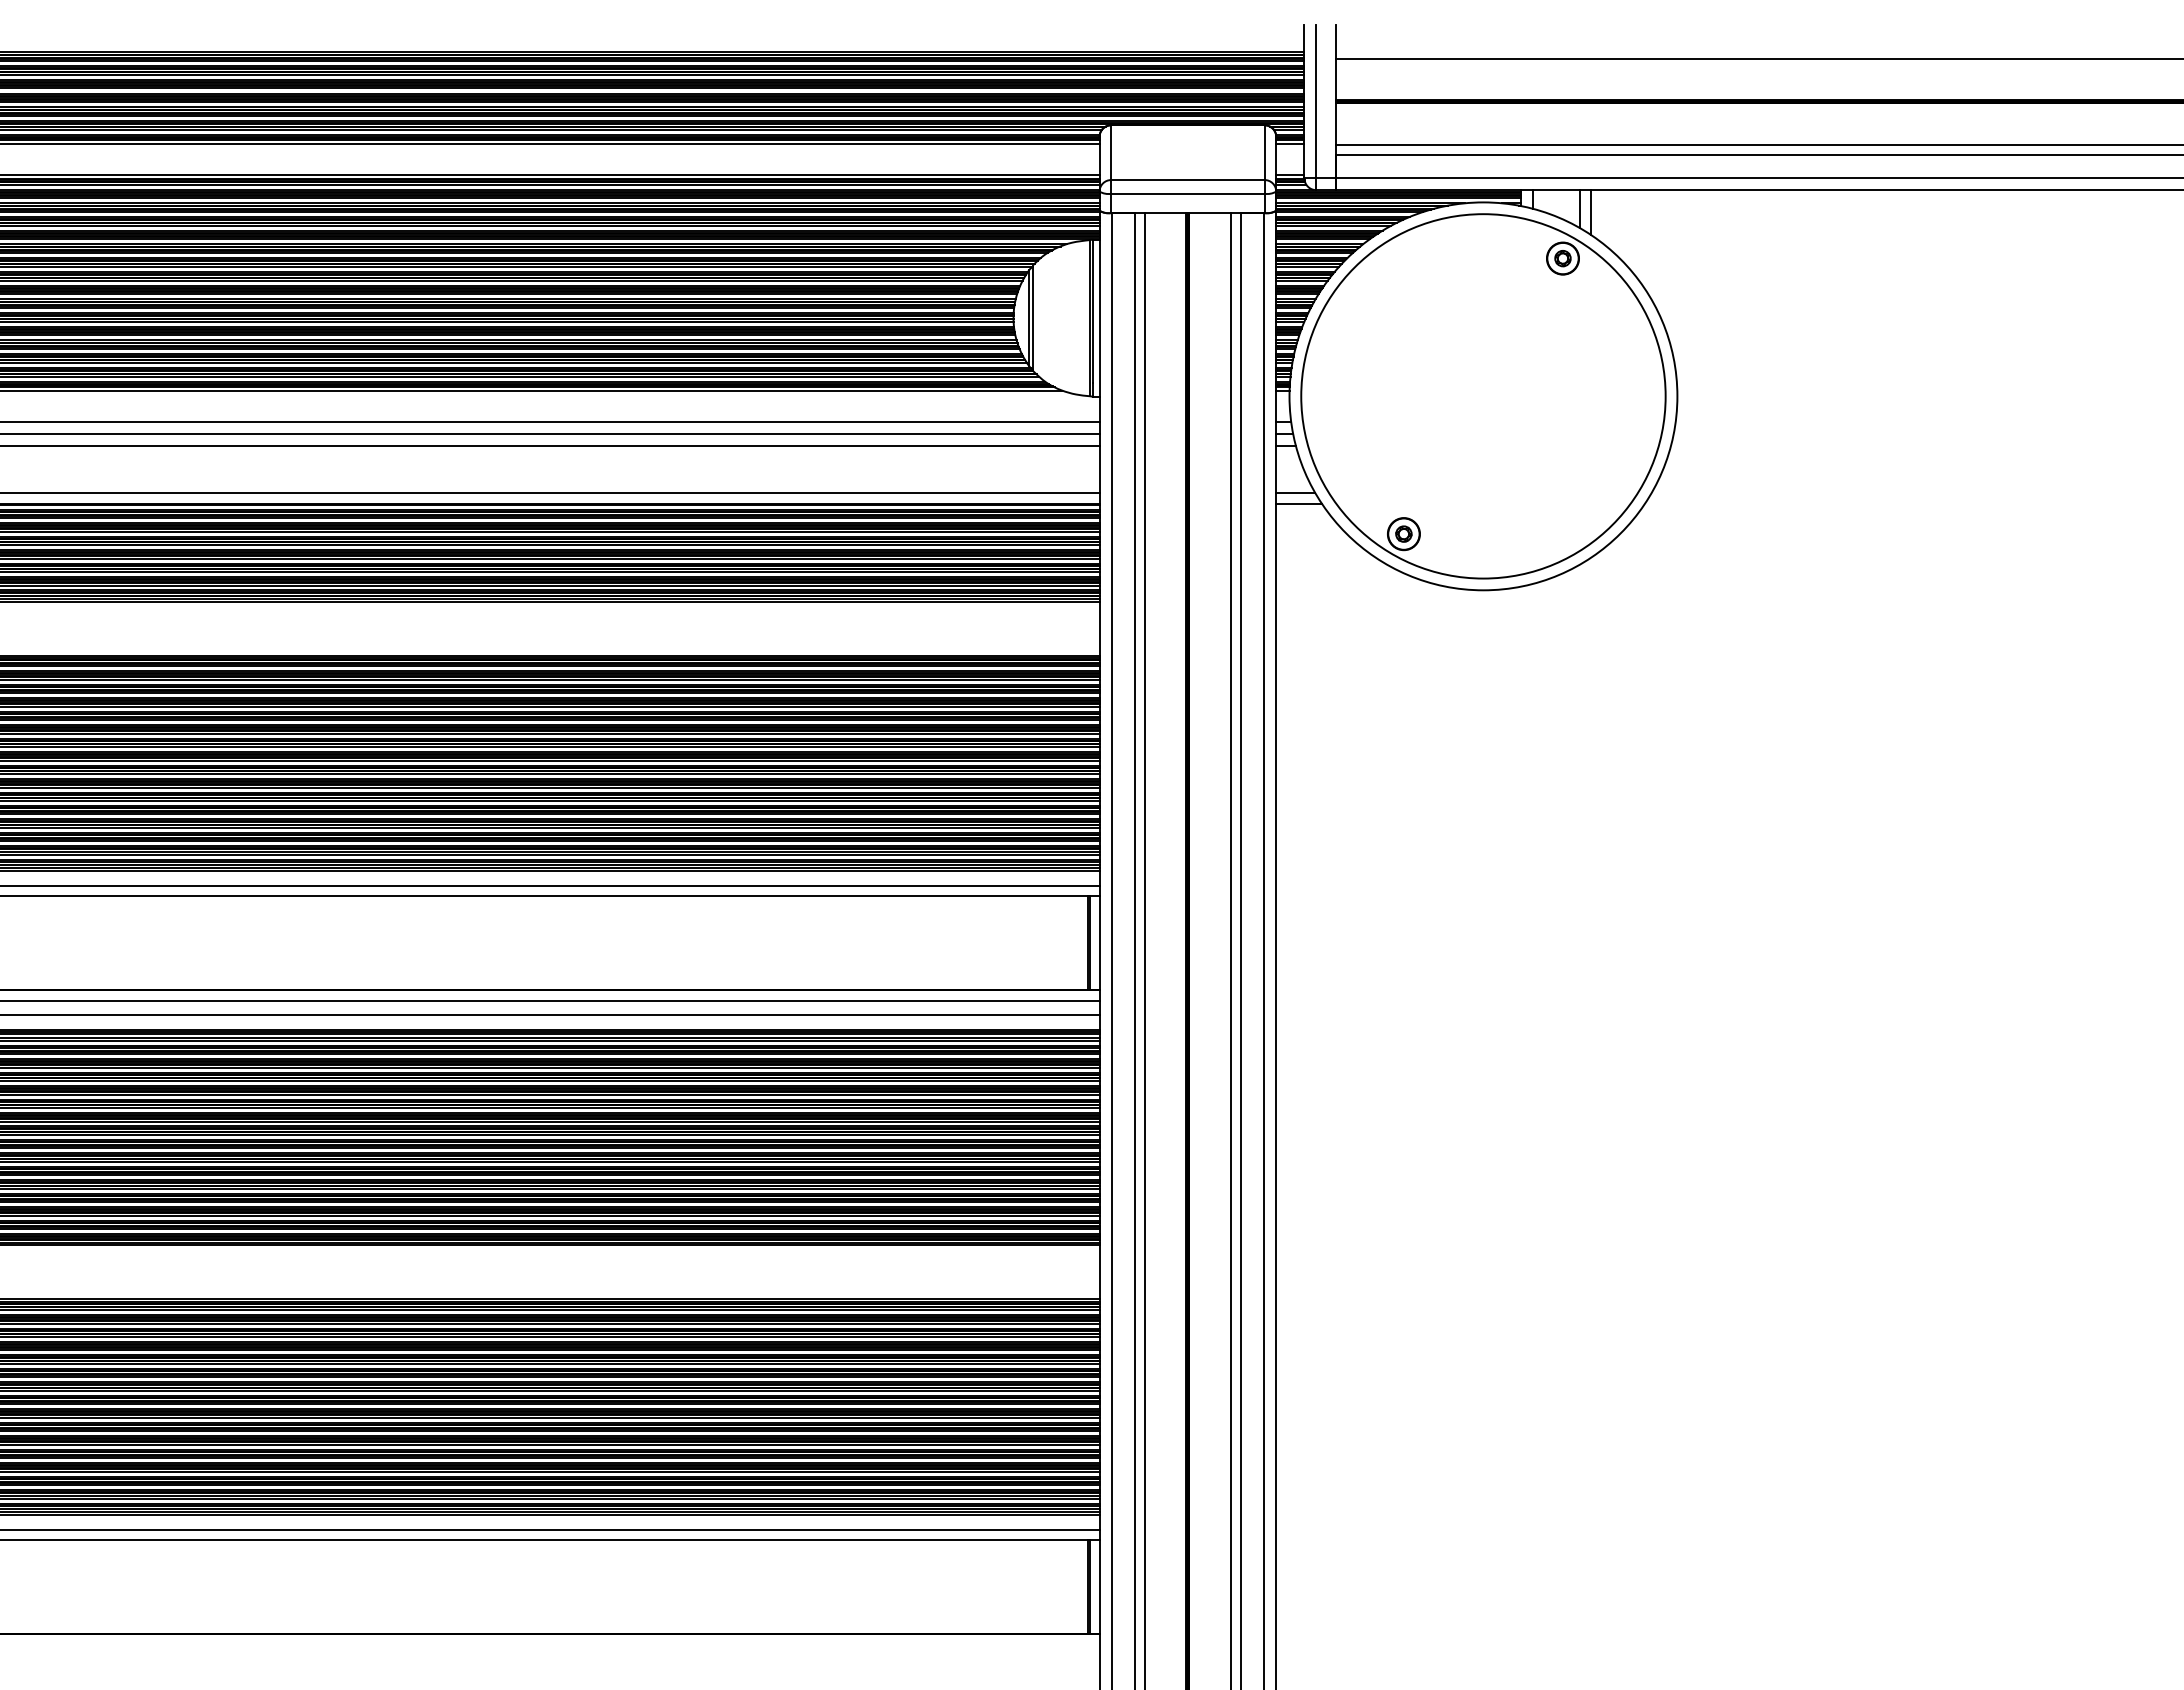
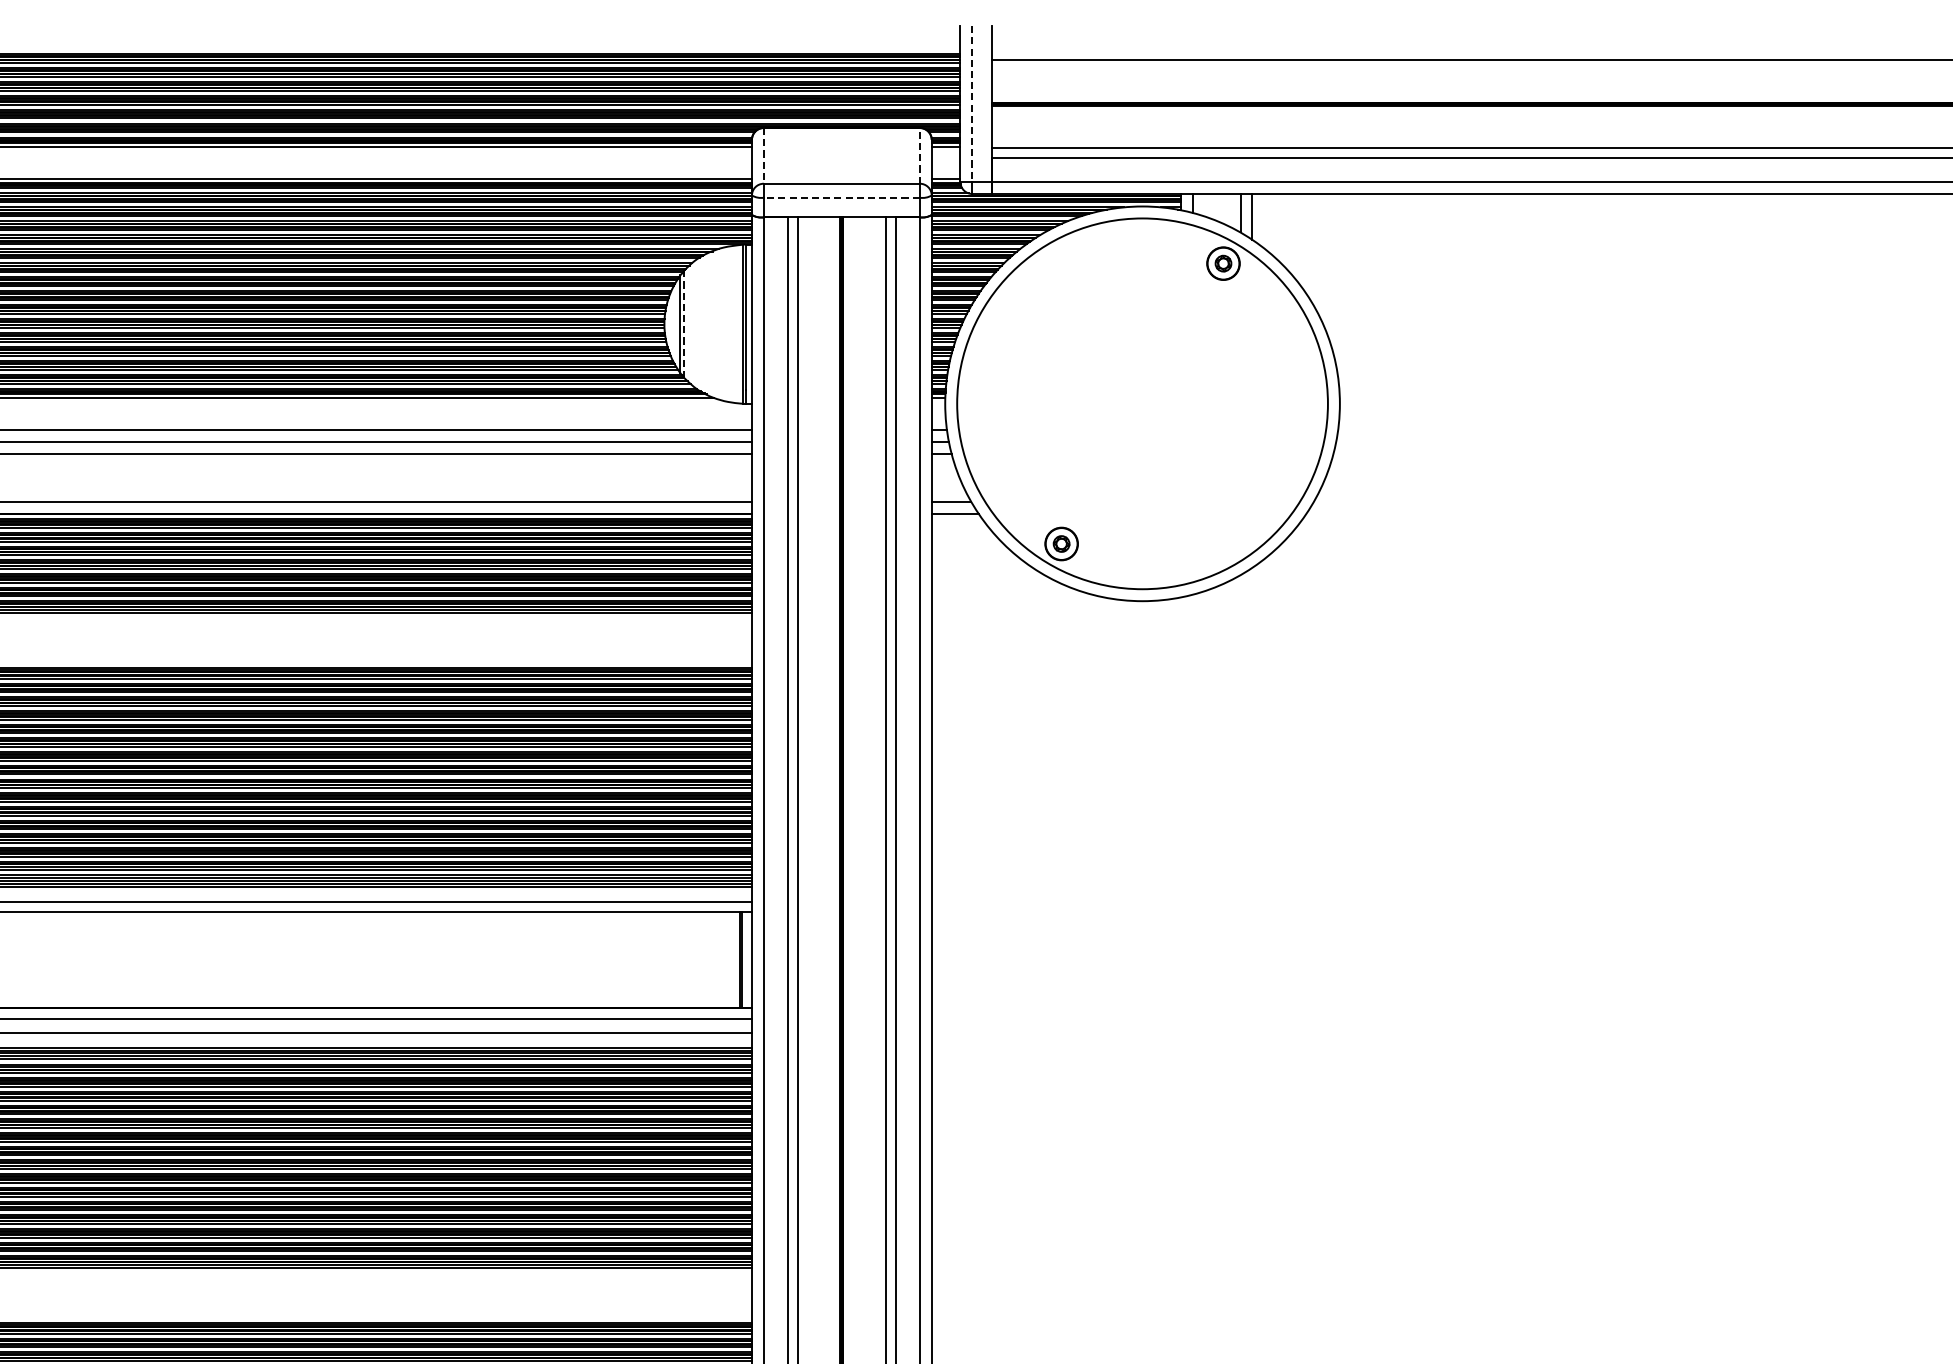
line: (1316, 101) -> (972, 103), solid -> dashed
line: (1264, 152) -> (919, 155), solid -> dashed
line: (1111, 153) -> (764, 156), solid -> dashed
line: (1187, 193) -> (841, 197), solid -> dashed
line: (1033, 318) -> (684, 324), solid -> dashed

